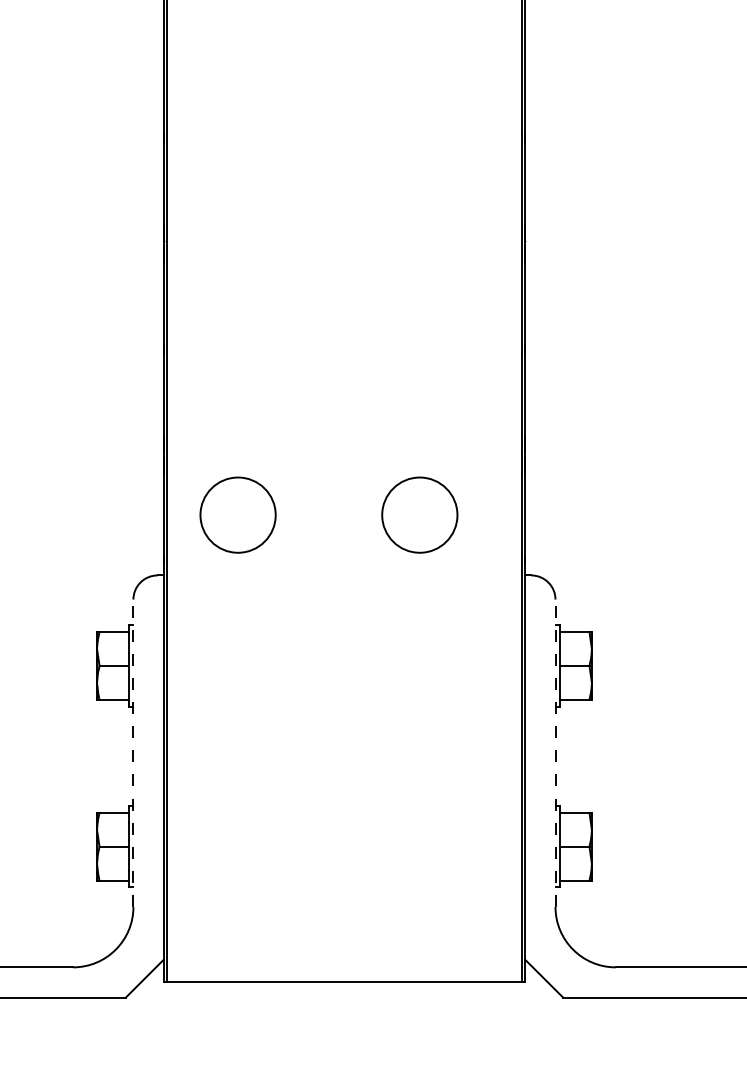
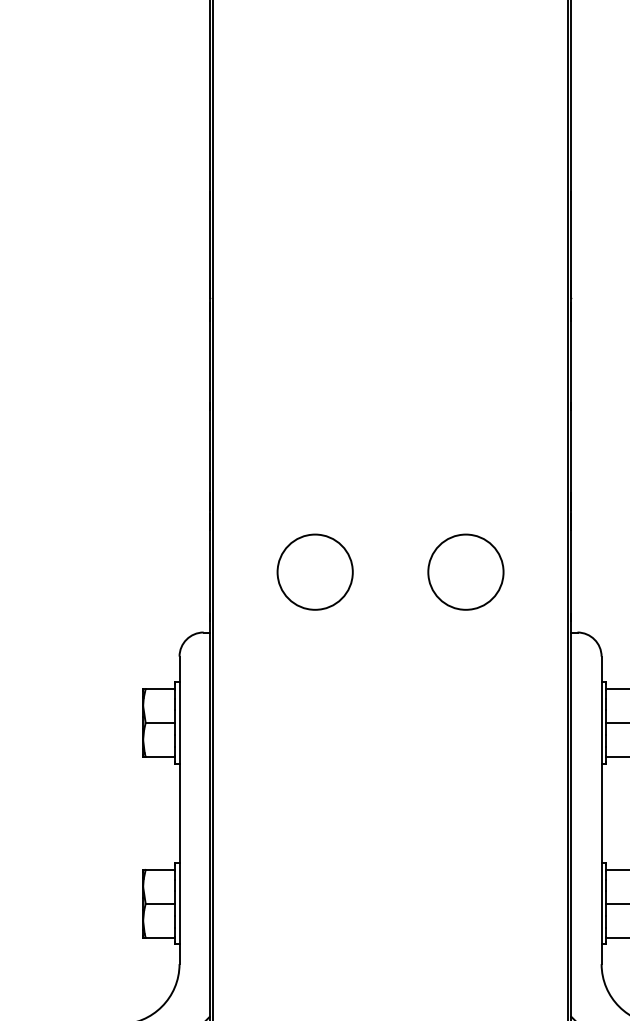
circle: (237, 514) -> (314, 571), moved
line: (133, 753) -> (179, 810), dashed -> solid
line: (555, 753) -> (601, 810), dashed -> solid

